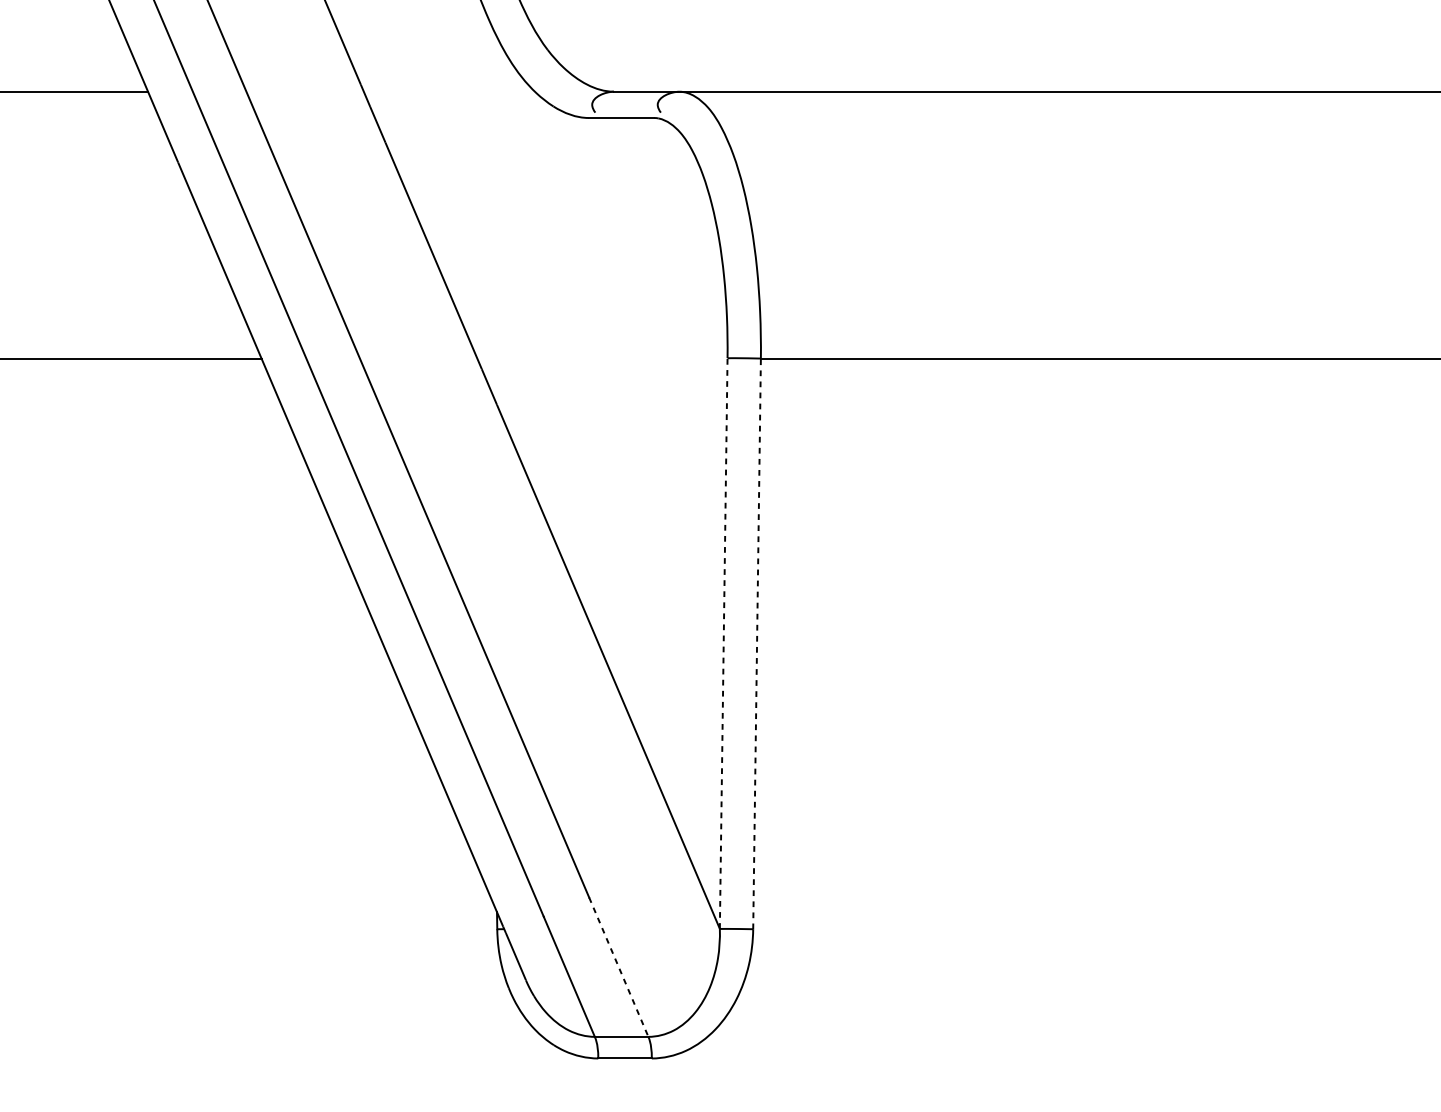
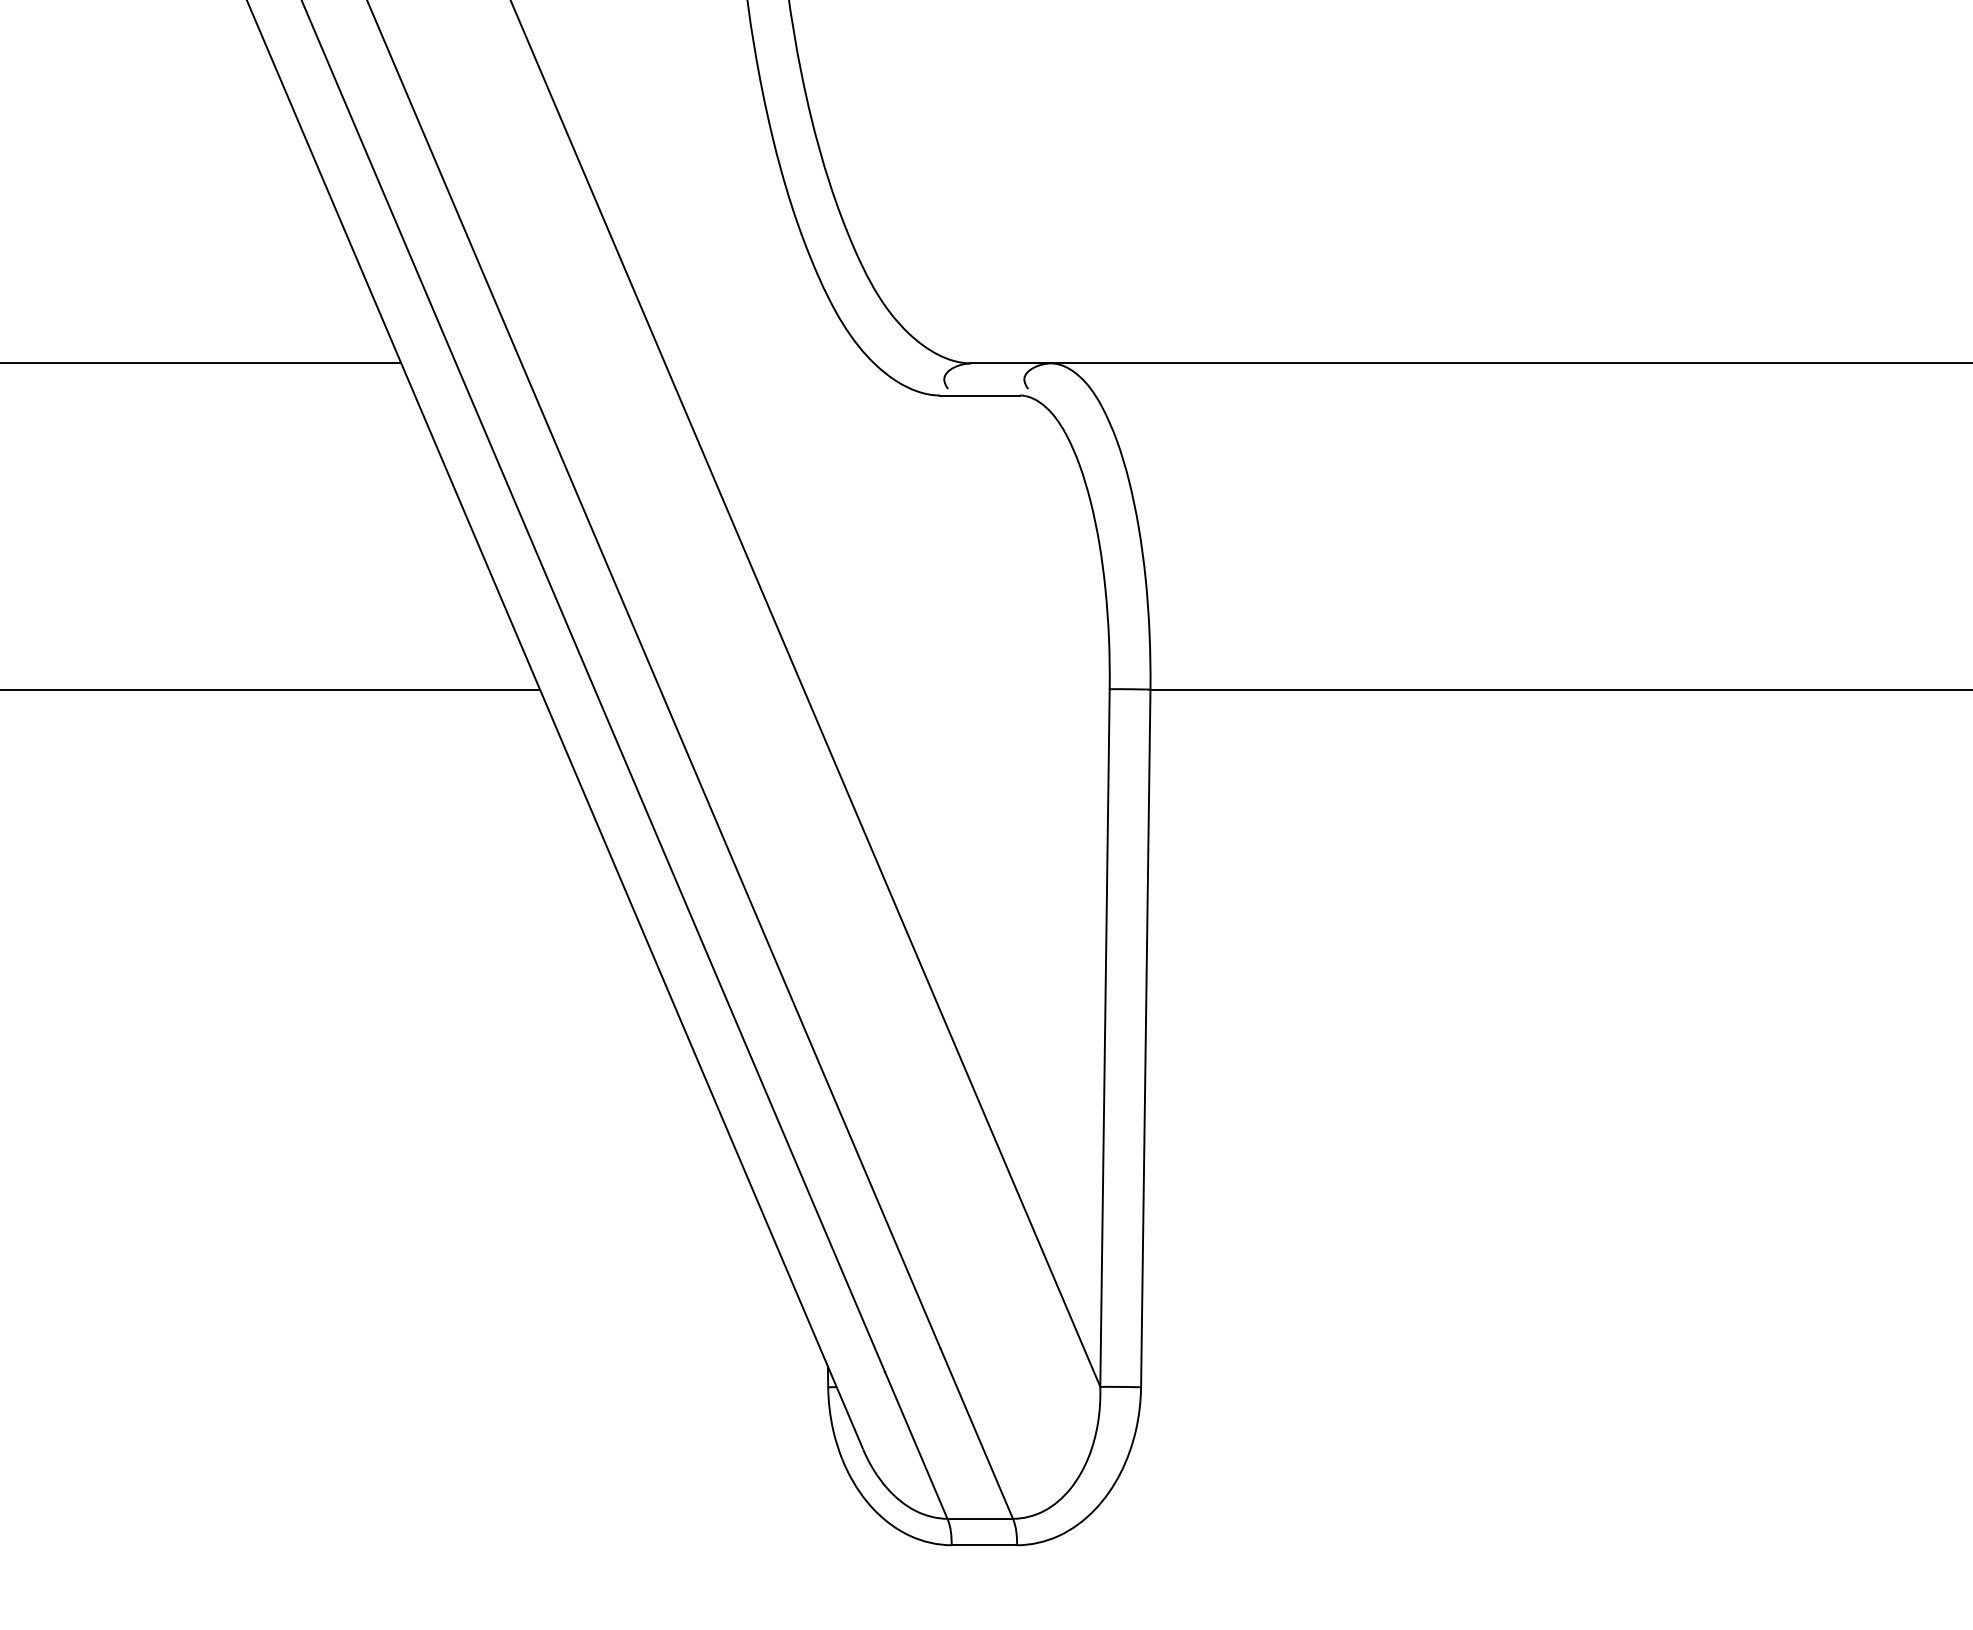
line: (724, 643) -> (1105, 1037), dashed -> solid
line: (756, 643) -> (1145, 1038), dashed -> solid
line: (618, 967) -> (976, 1433), dashed -> solid

